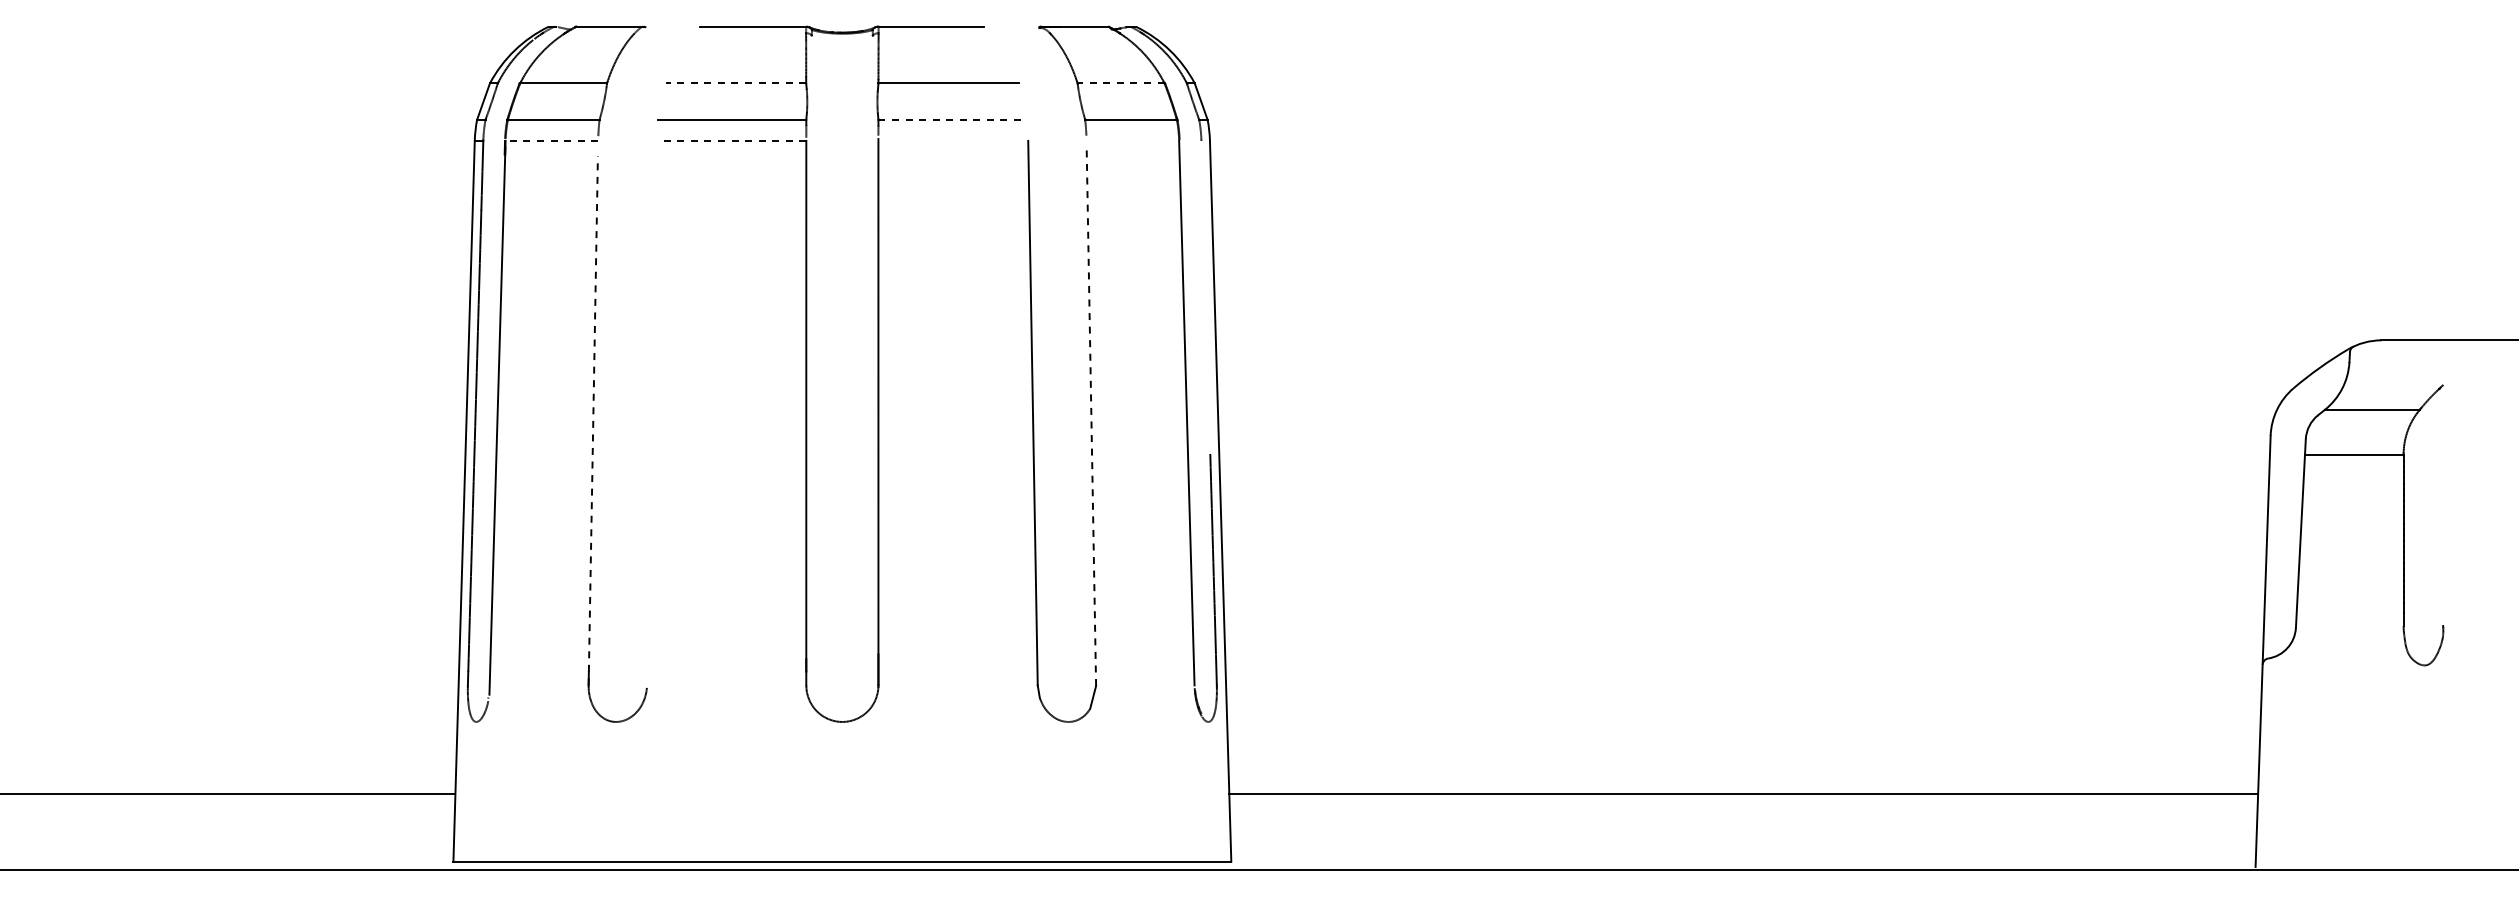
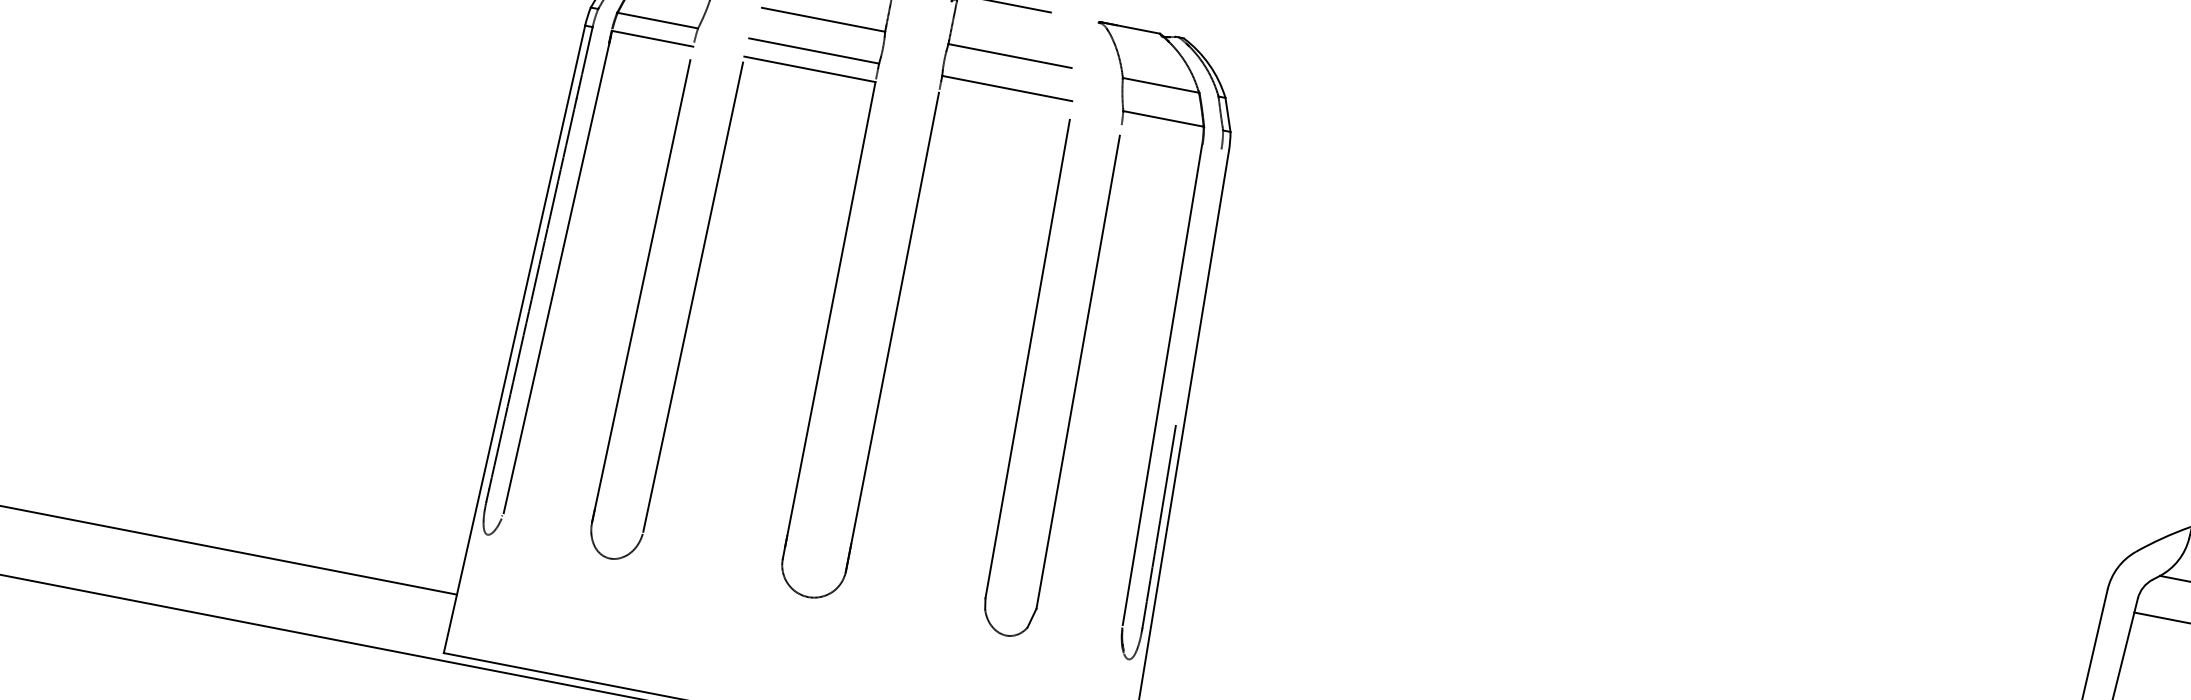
line: (735, 83) -> (823, 19), dashed -> solid
line: (1120, 83) -> (1160, 85), dashed -> solid
line: (953, 119) -> (1008, 88), dashed -> solid
line: (551, 140) -> (652, 38), dashed -> solid
line: (731, 140) -> (810, 69), dashed -> solid
line: (651, 416) -> (693, 297), added
line: (1091, 416) -> (1078, 372), dashed -> solid
line: (593, 420) -> (641, 290), dashed -> solid

